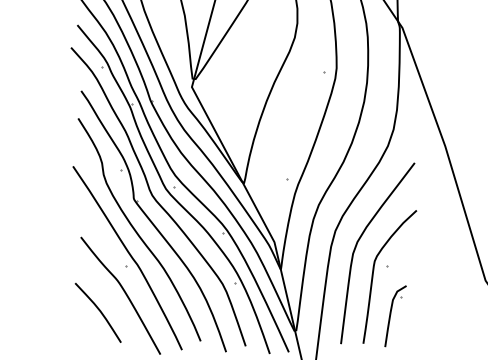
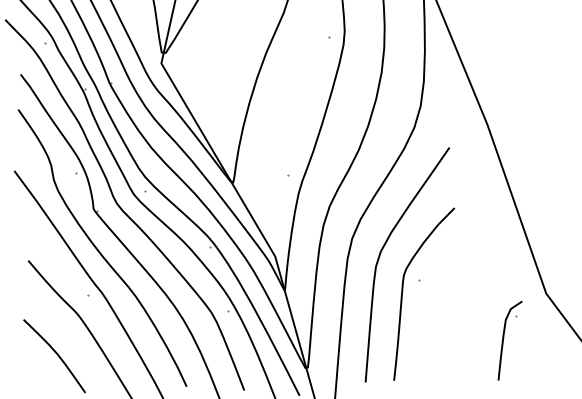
part: (395, 316) -> (509, 340), moved

